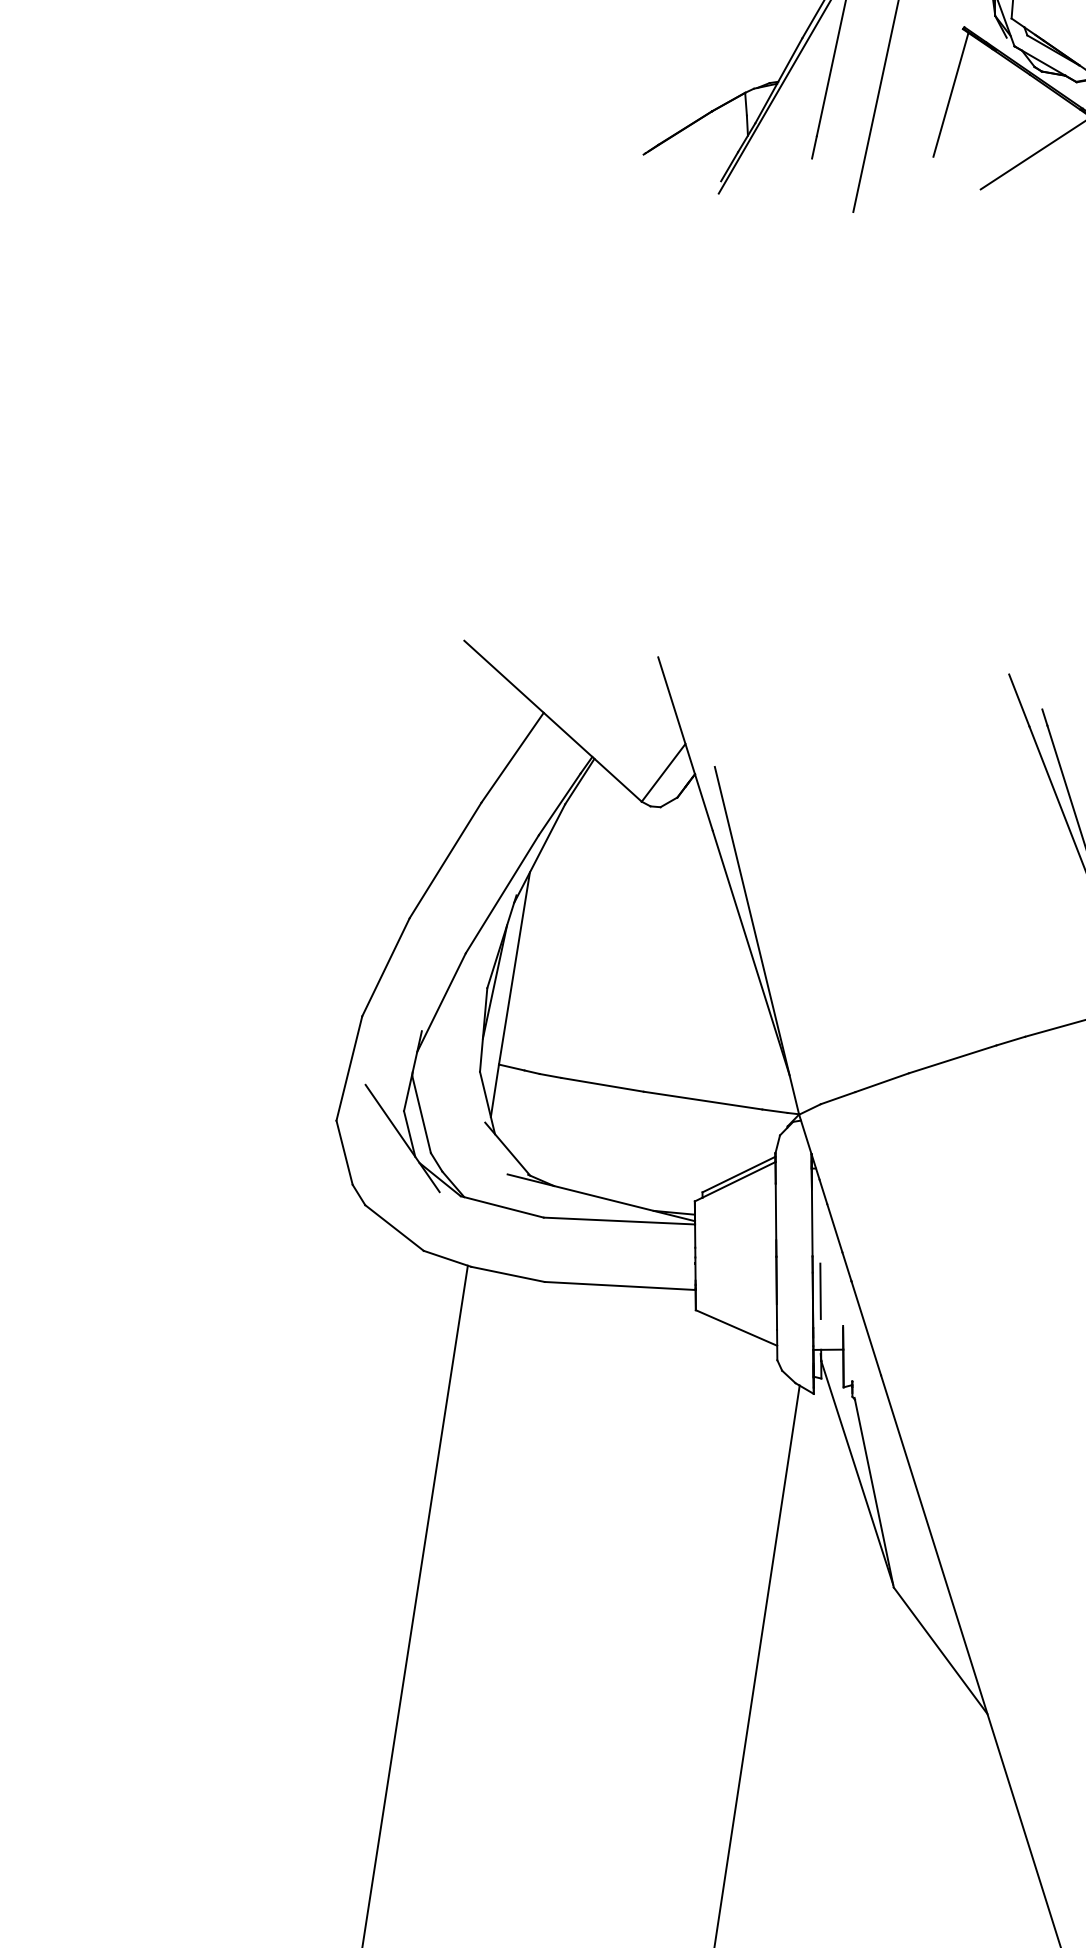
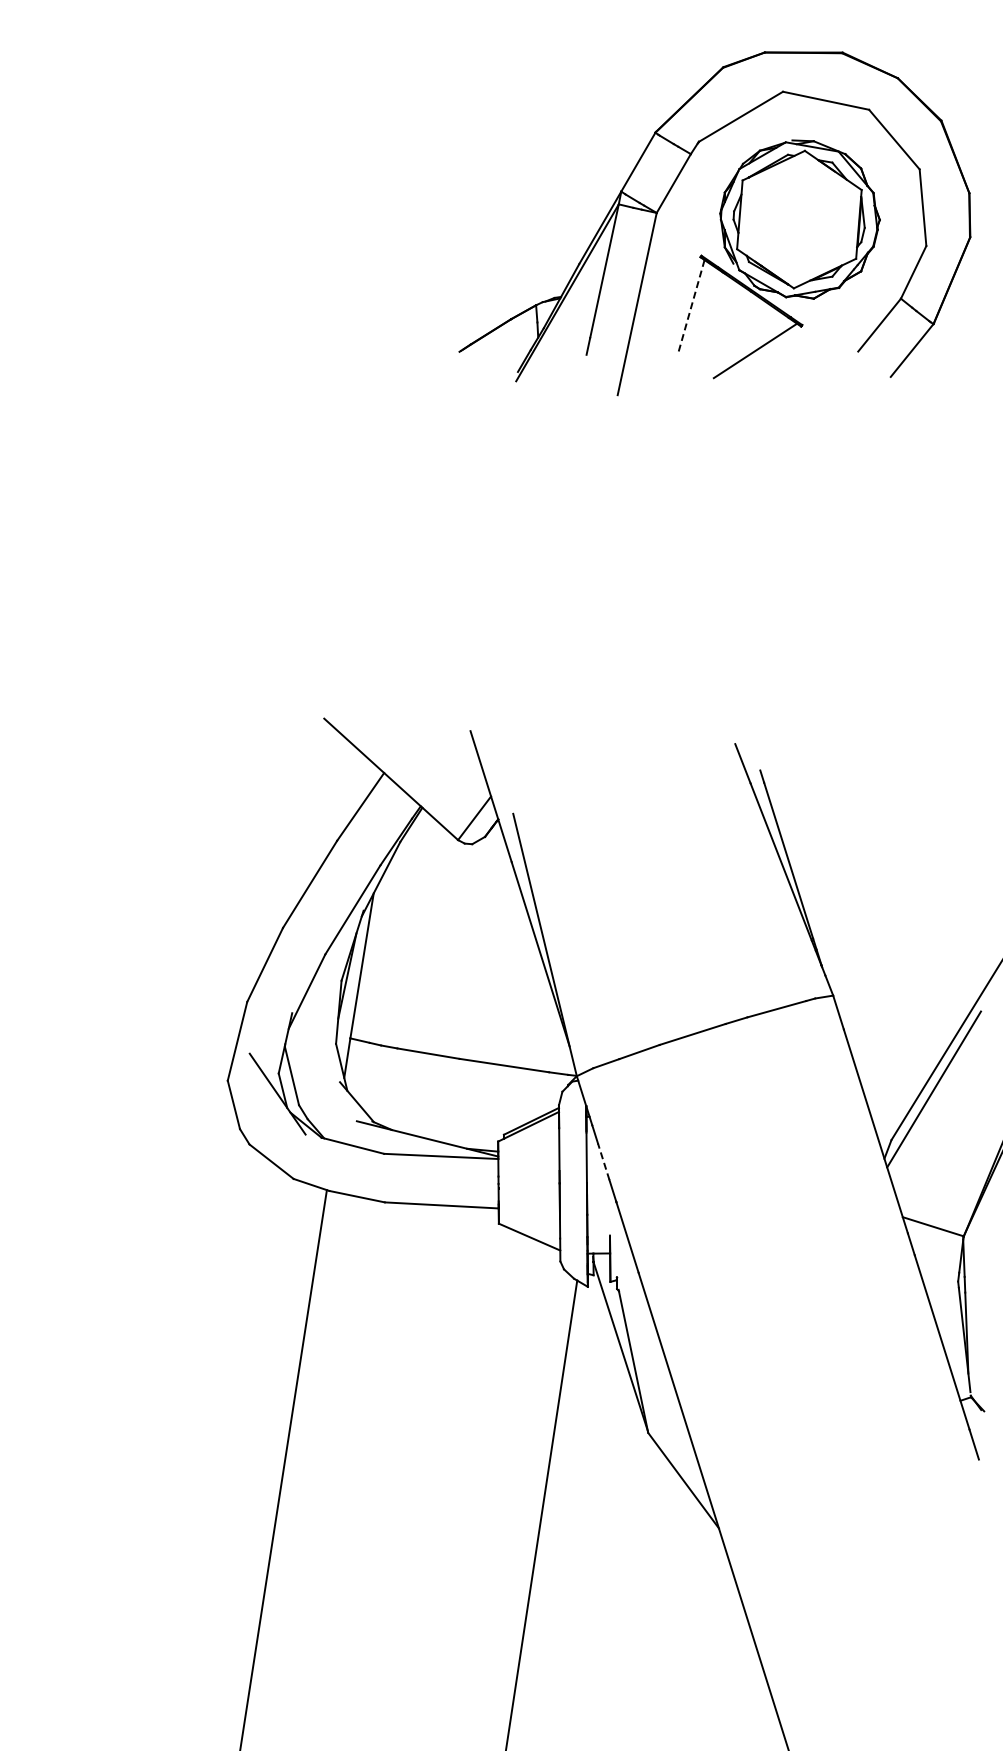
line: (951, 94) -> (691, 306), solid -> dashed
line: (834, 1227) -> (603, 1161), solid -> dashed
line: (819, 1291) -> (592, 1209), removed

